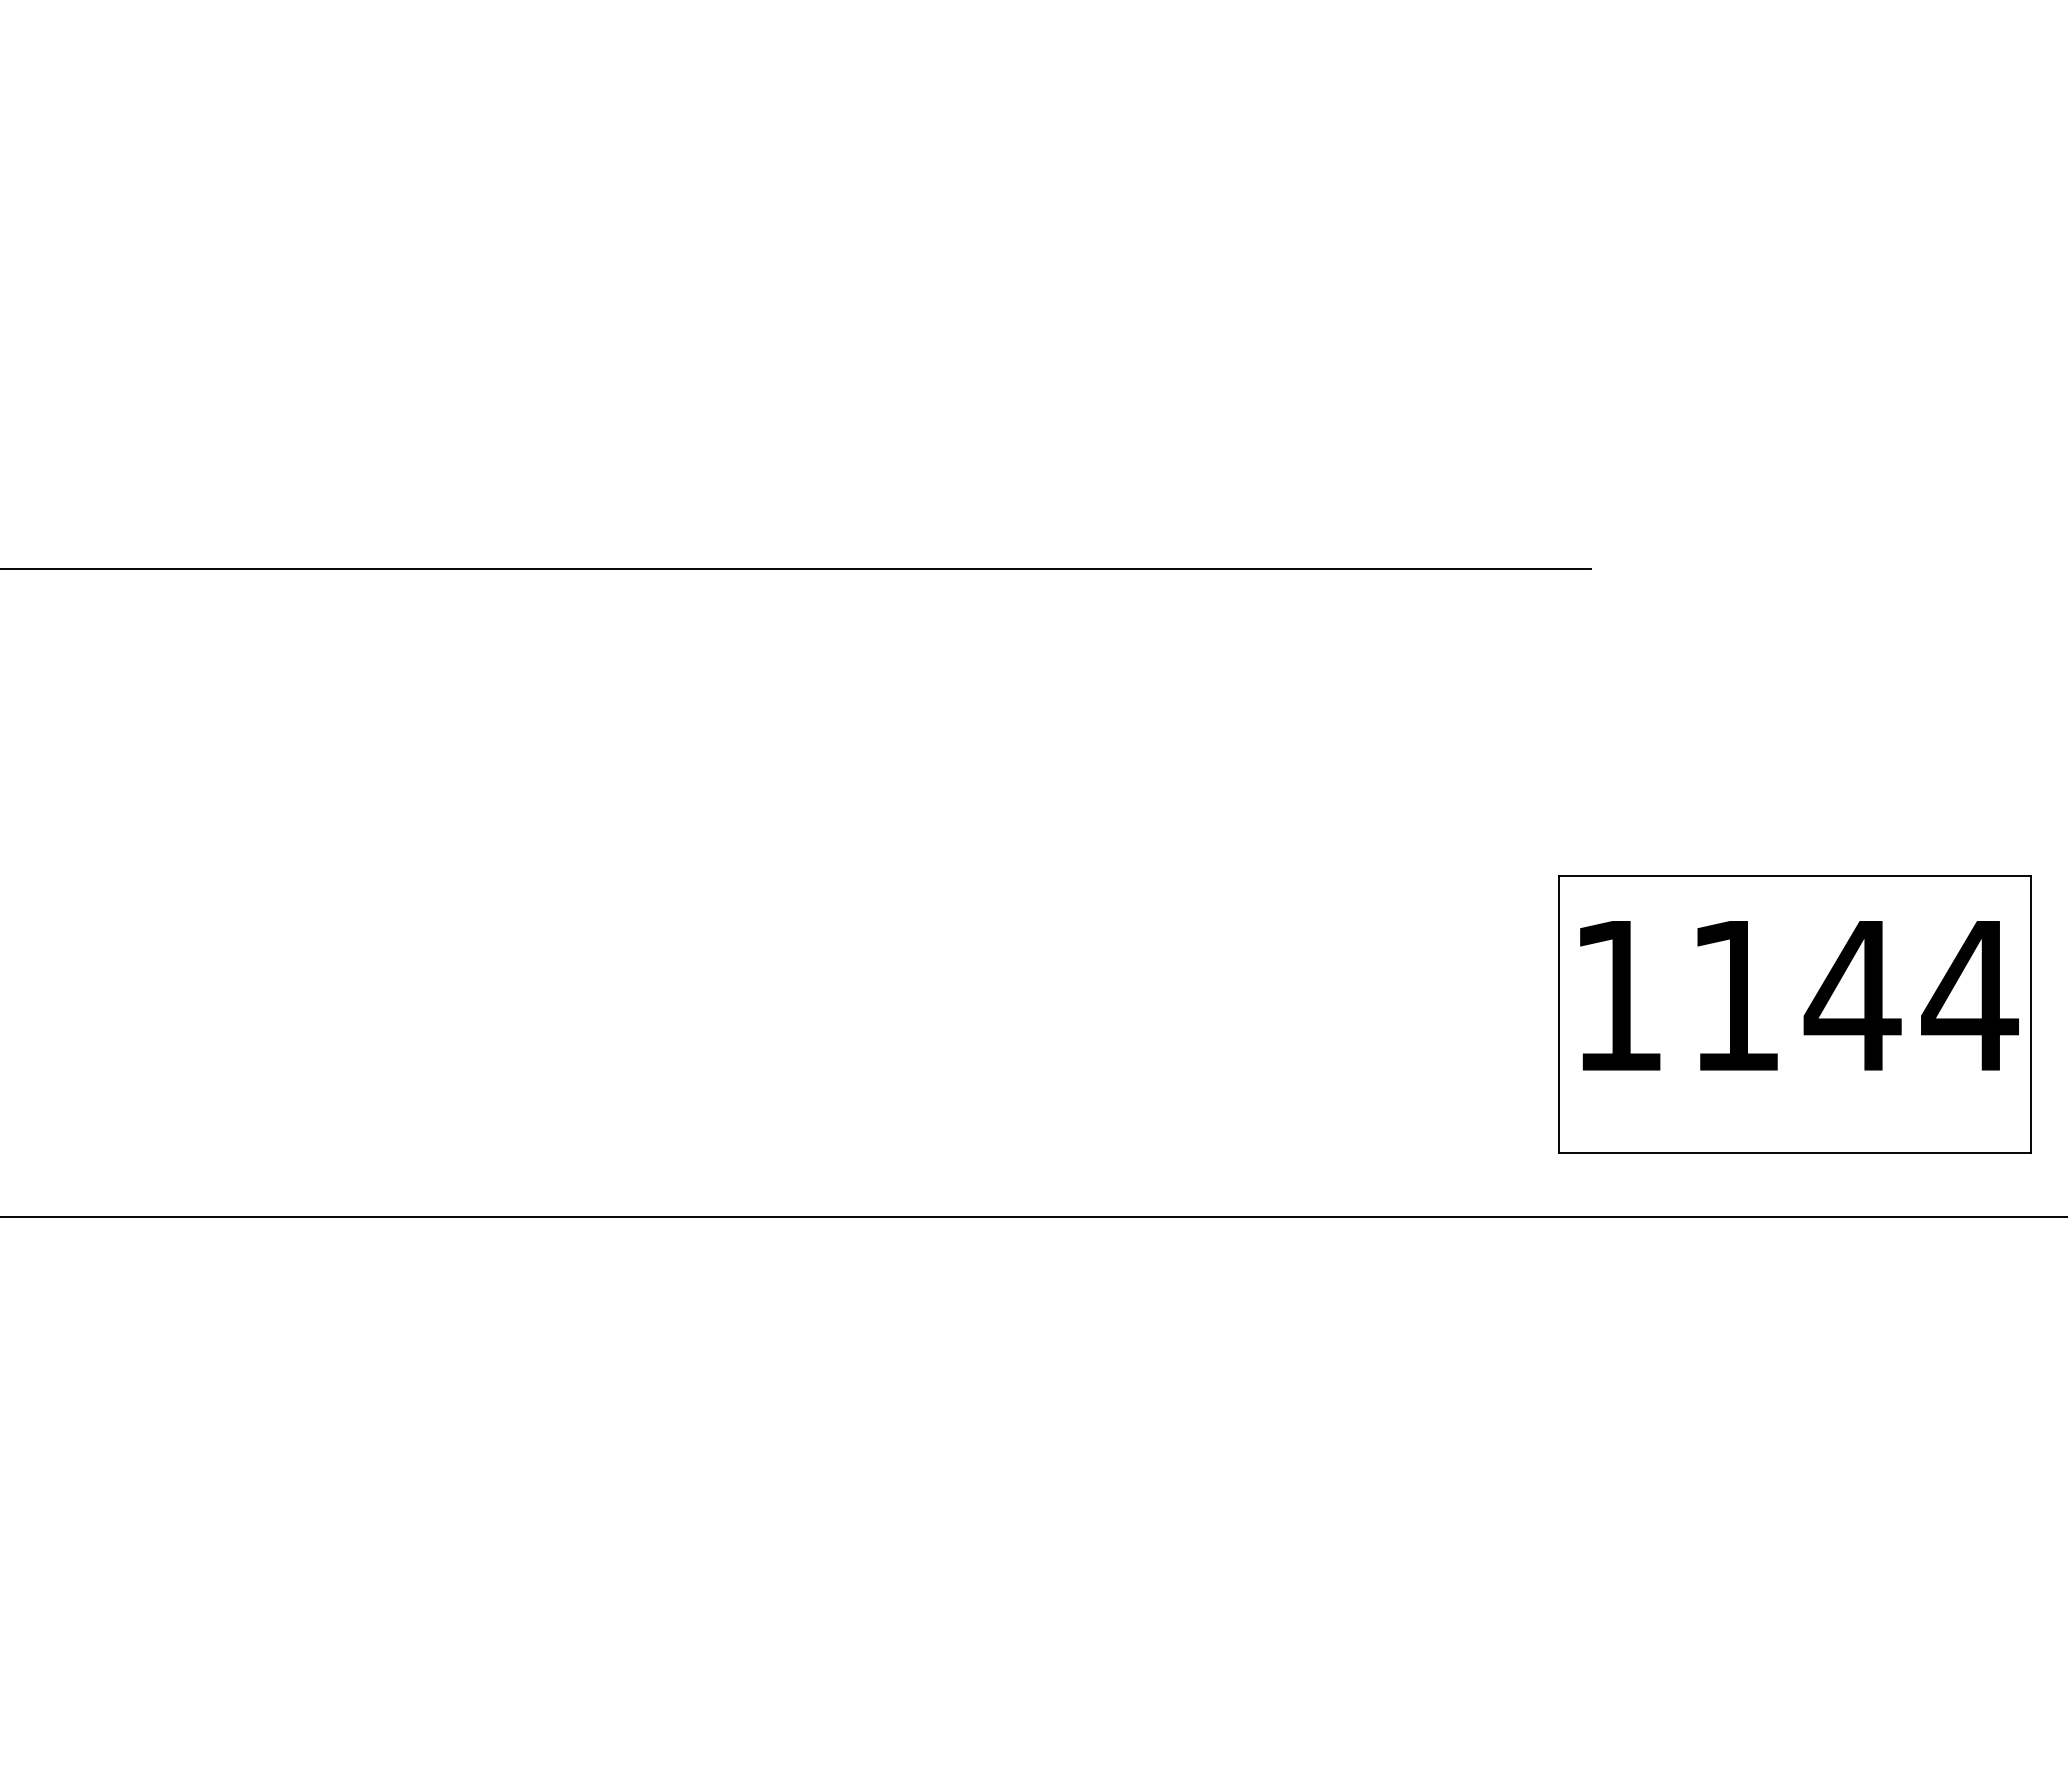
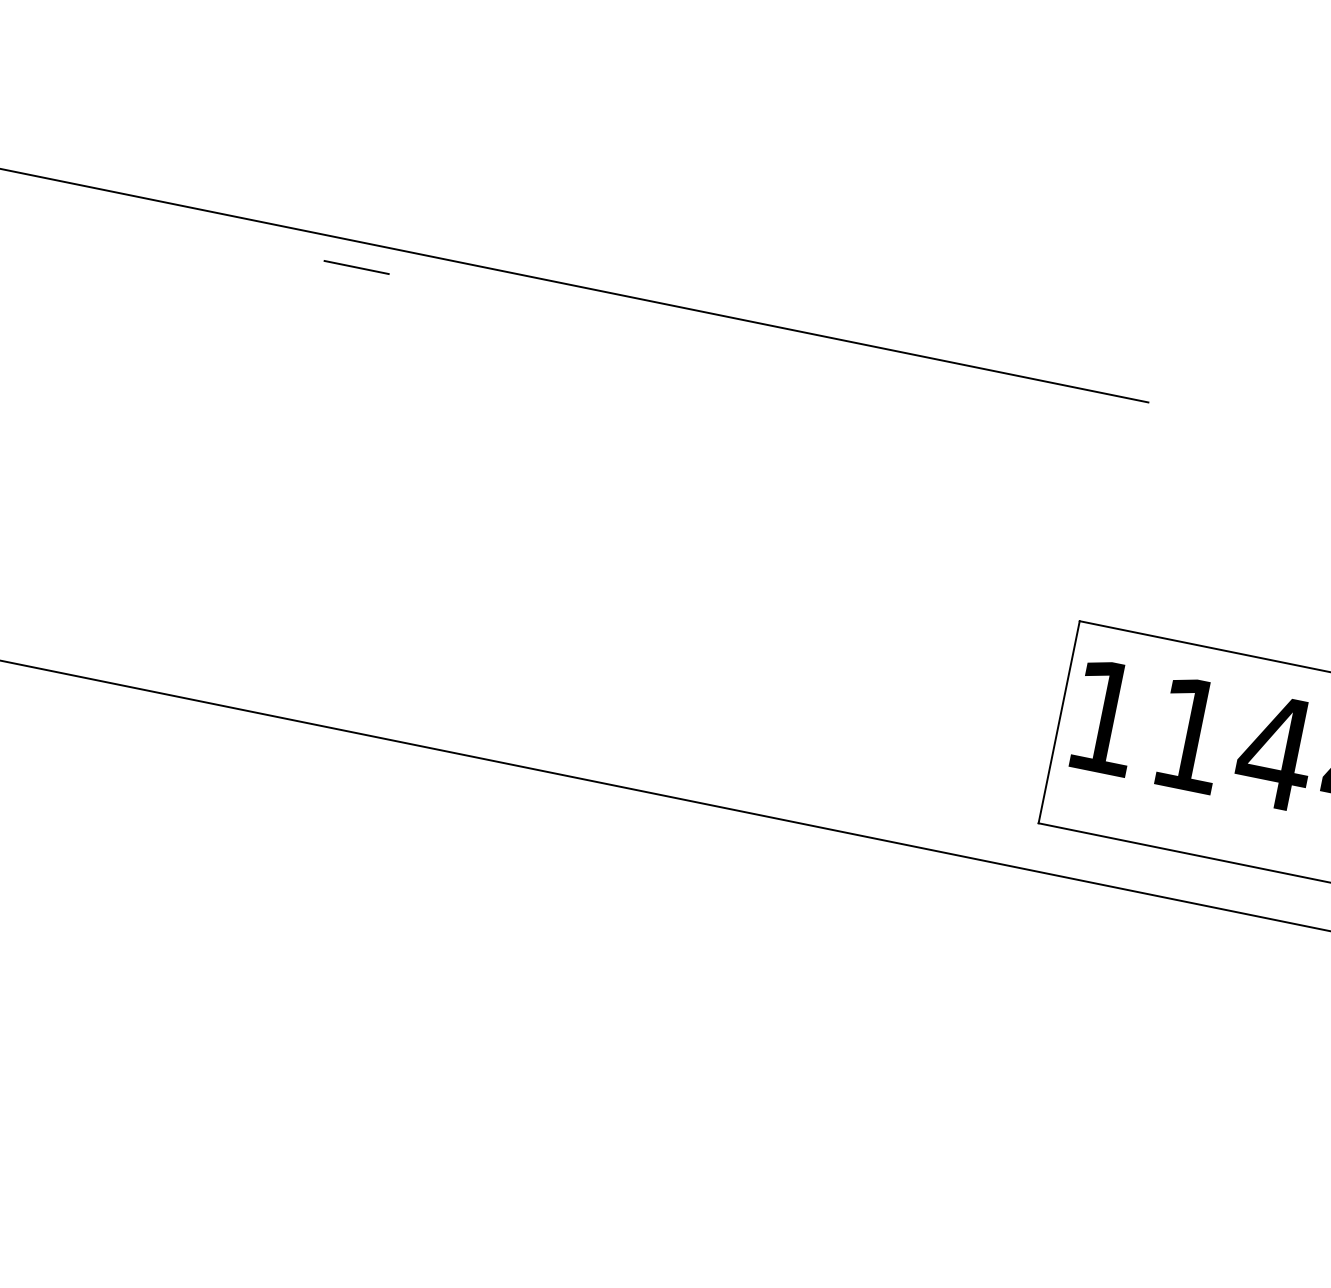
line: (509, 602) -> (356, 267), added

